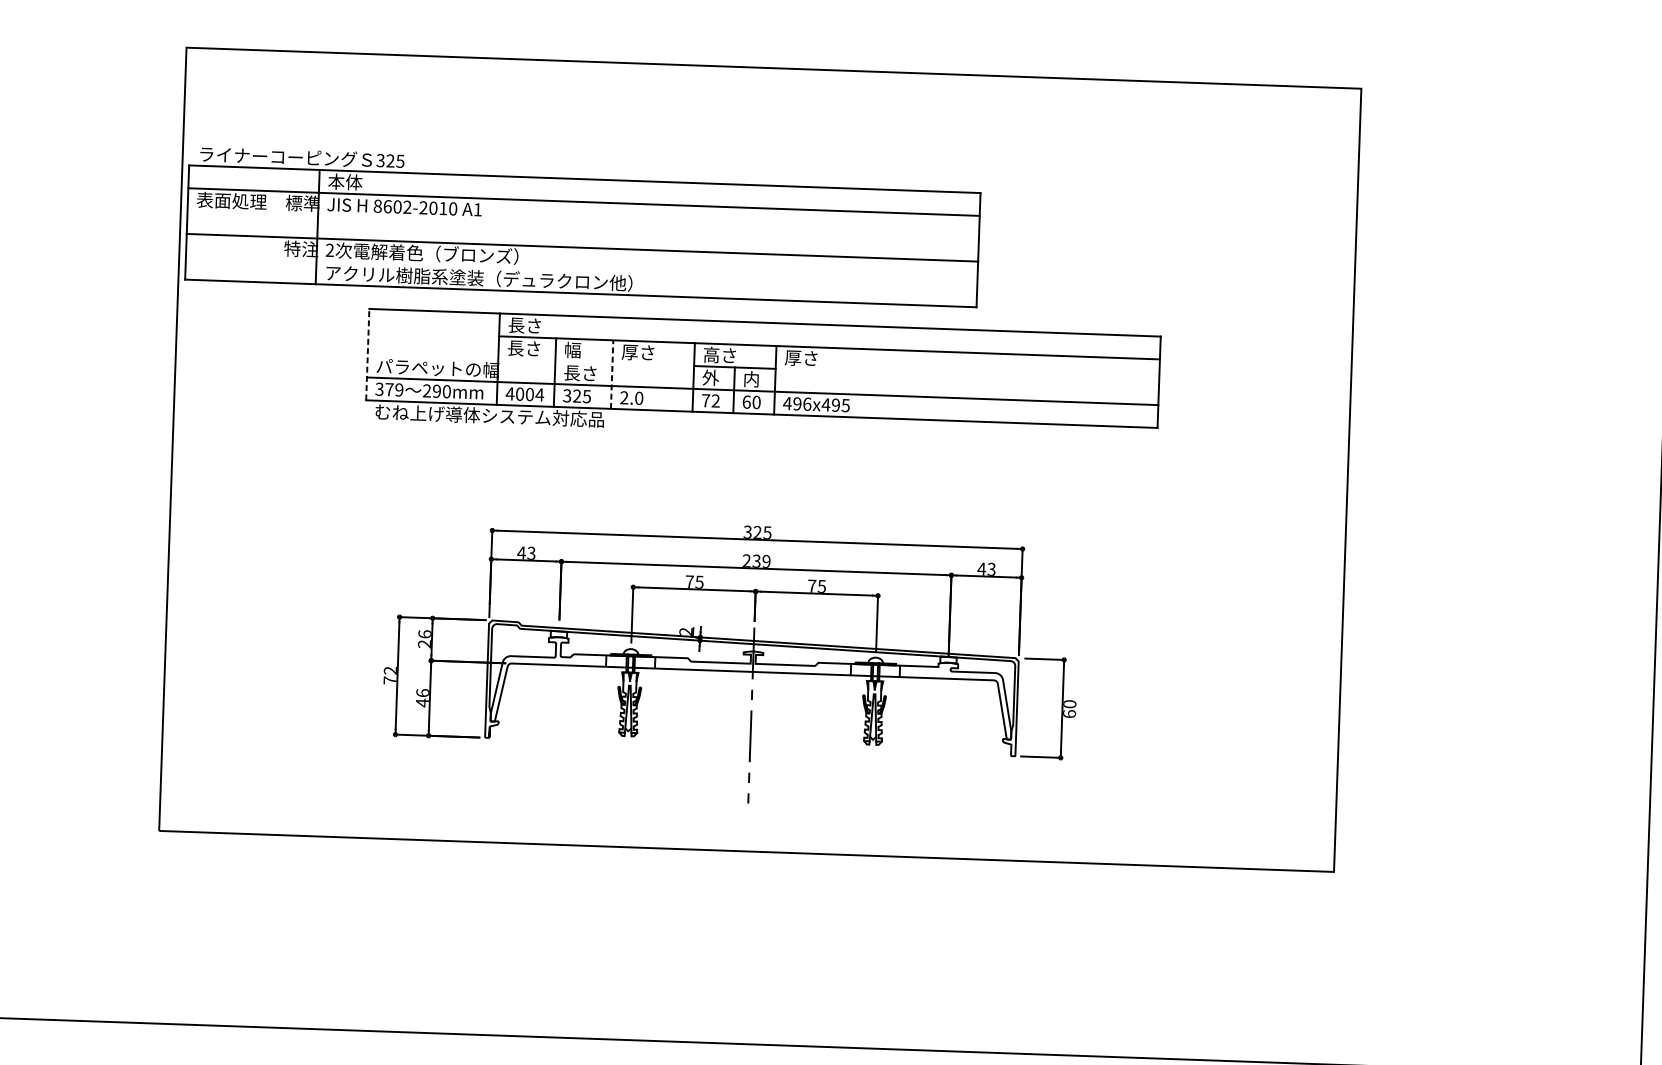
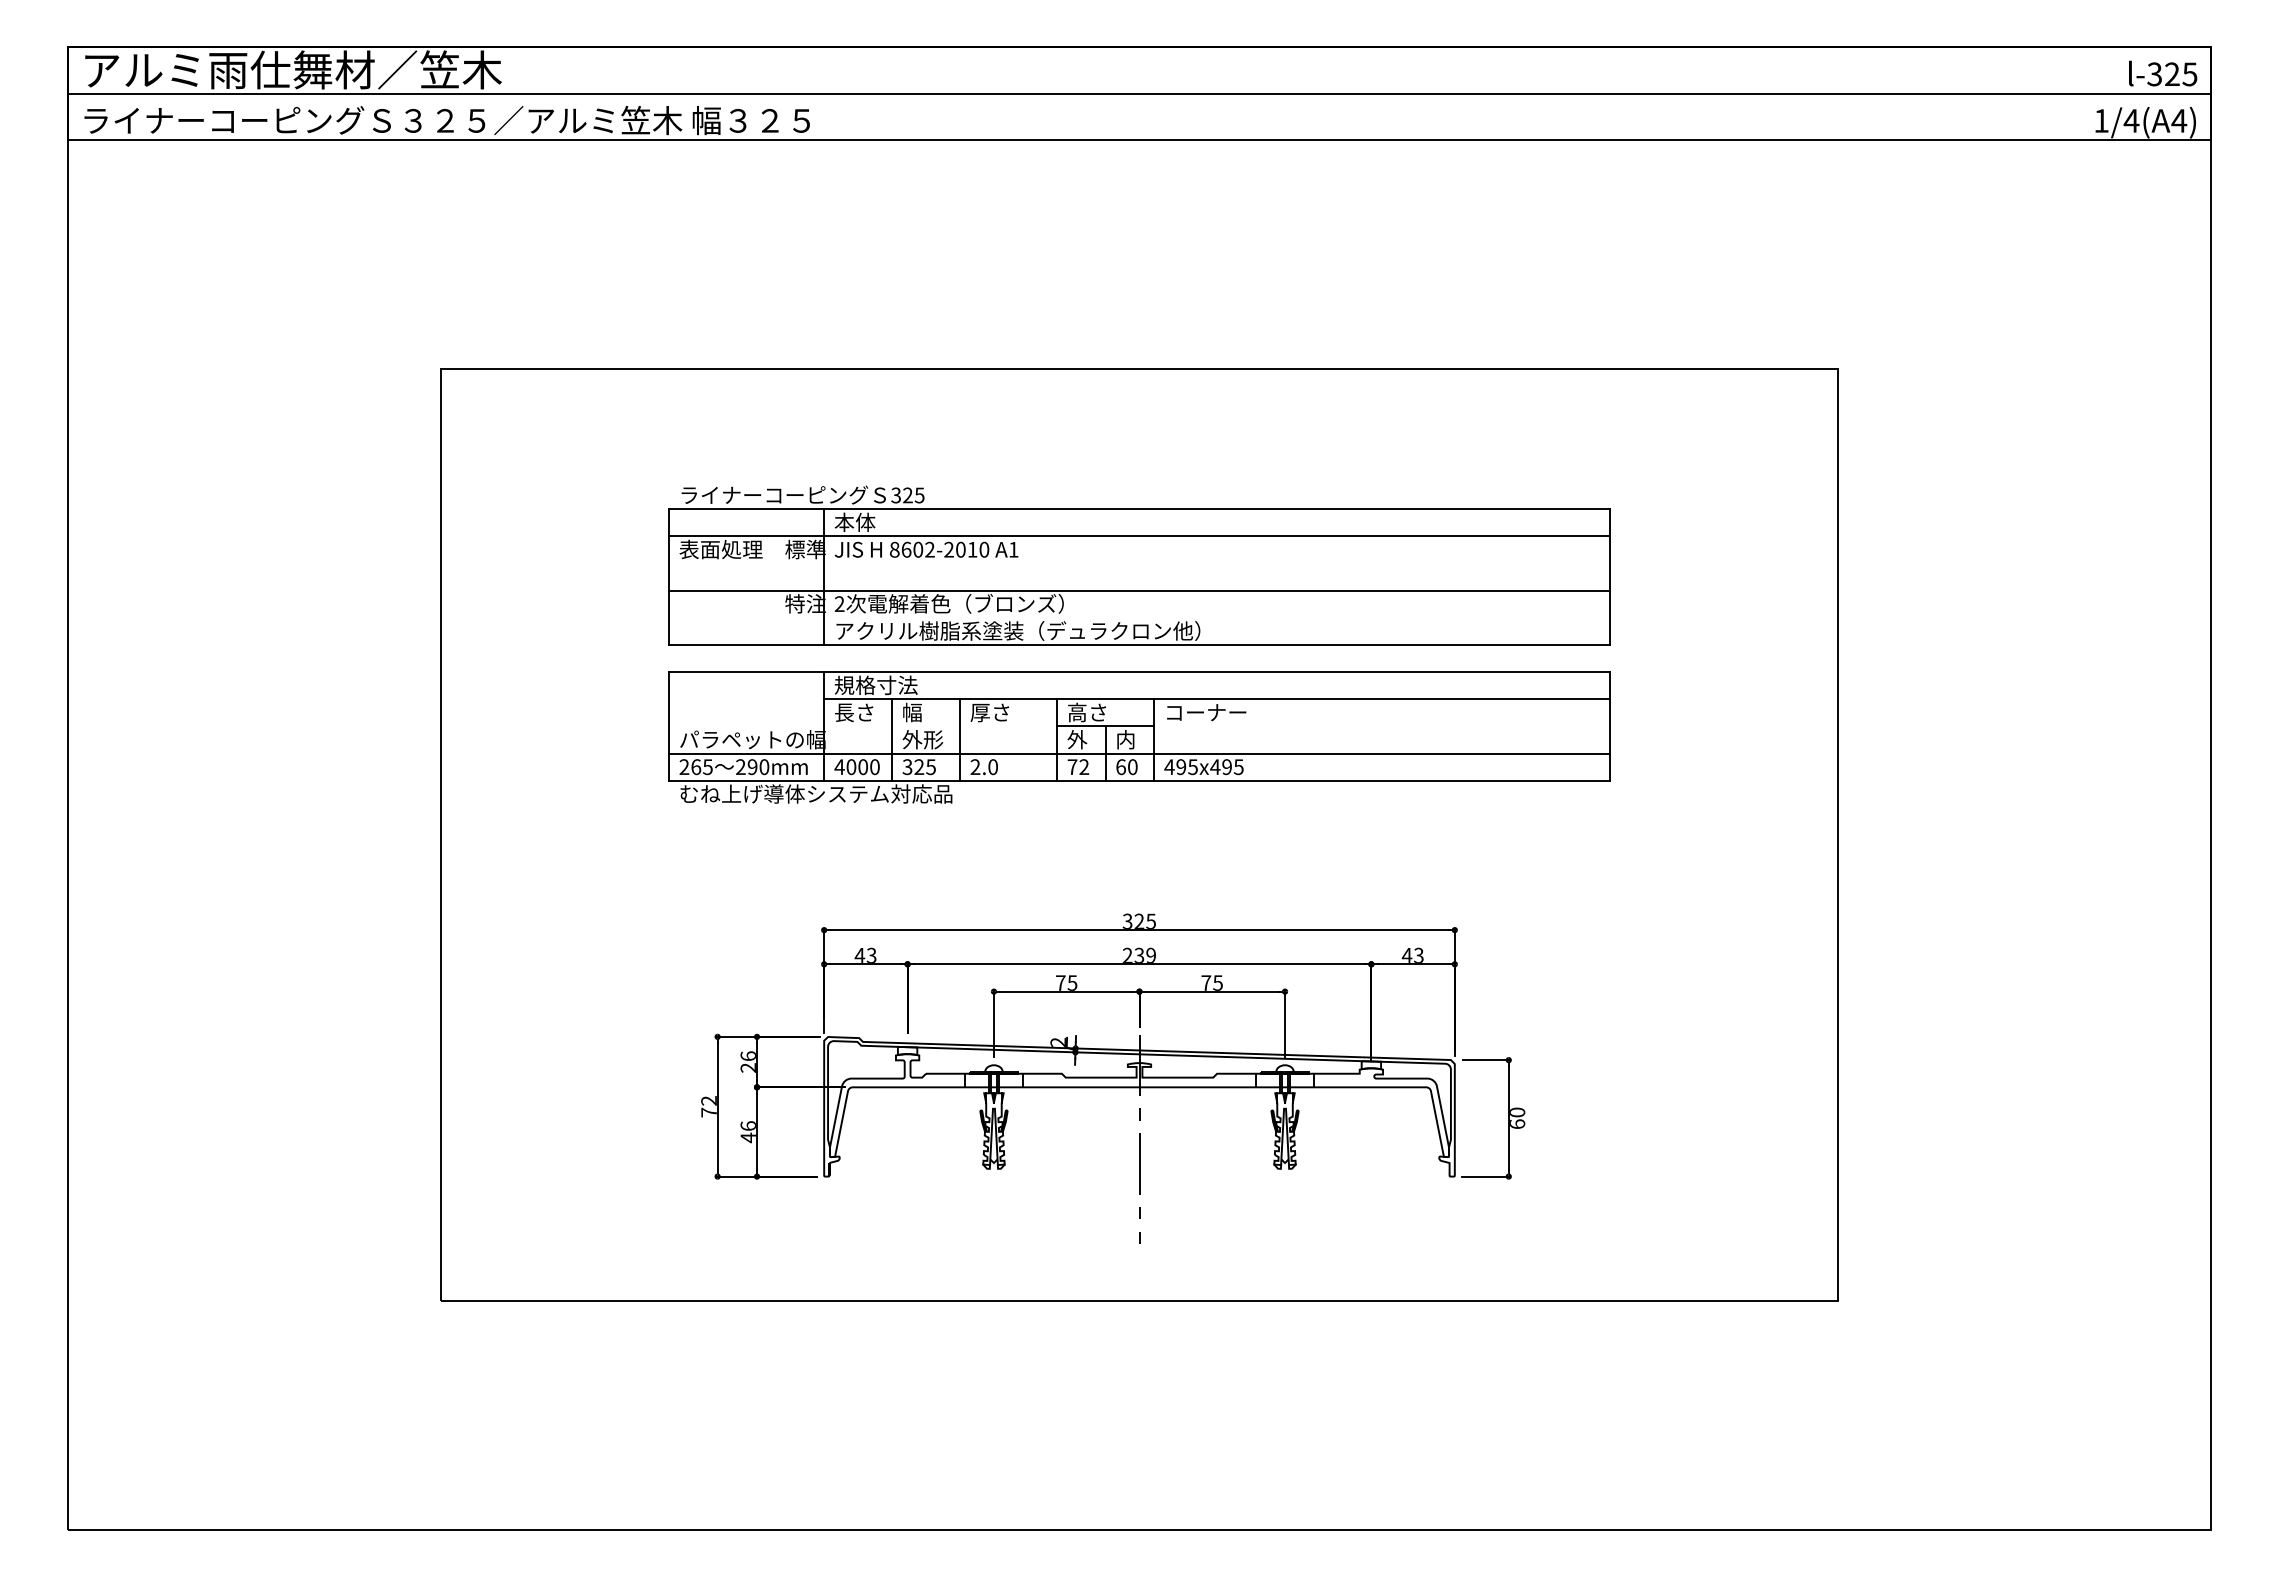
part: (583, 226) -> (1139, 565), moved
text: (542, 326) -> (875, 685), 長さ -> 規格寸法
line: (367, 353) -> (668, 725), dashed -> solid
text: (819, 358) -> (1205, 712), 厚さ -> コーナー
text: (580, 373) -> (922, 739), 長さ -> 外形
line: (612, 374) -> (960, 739), dashed -> solid
text: (388, 389) -> (695, 767), 379 -> 265
text: (539, 395) -> (874, 767), 4004 -> 4000
text: (806, 404) -> (1192, 767), 496x495 -> 495x495

